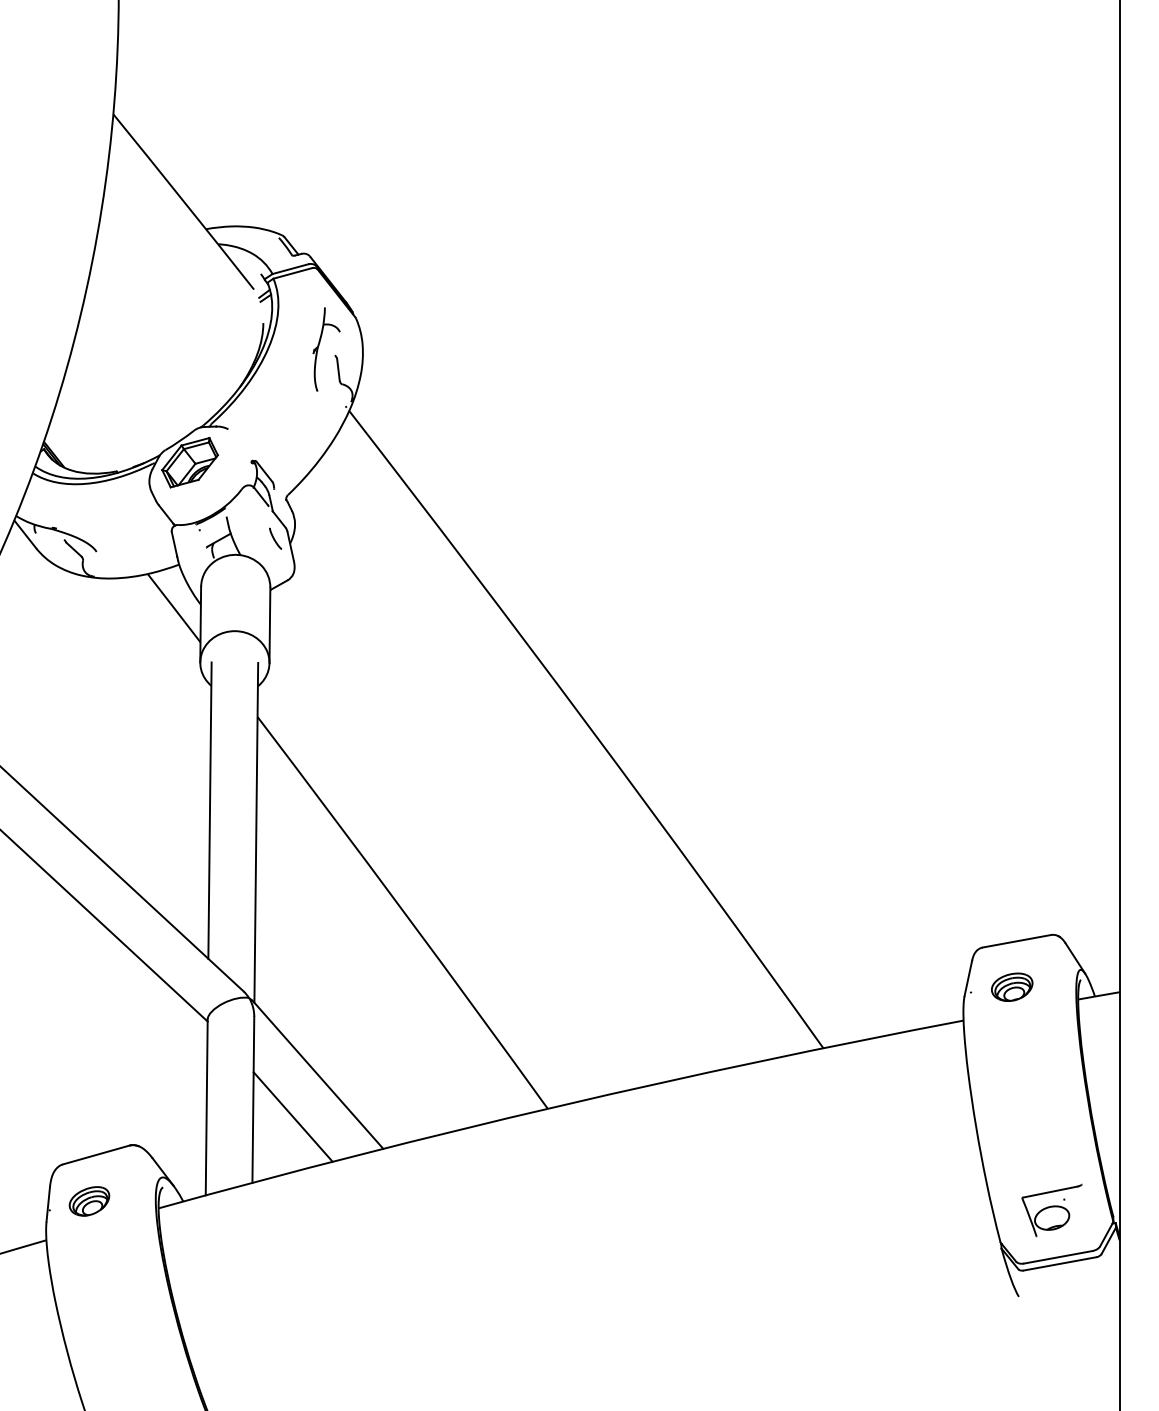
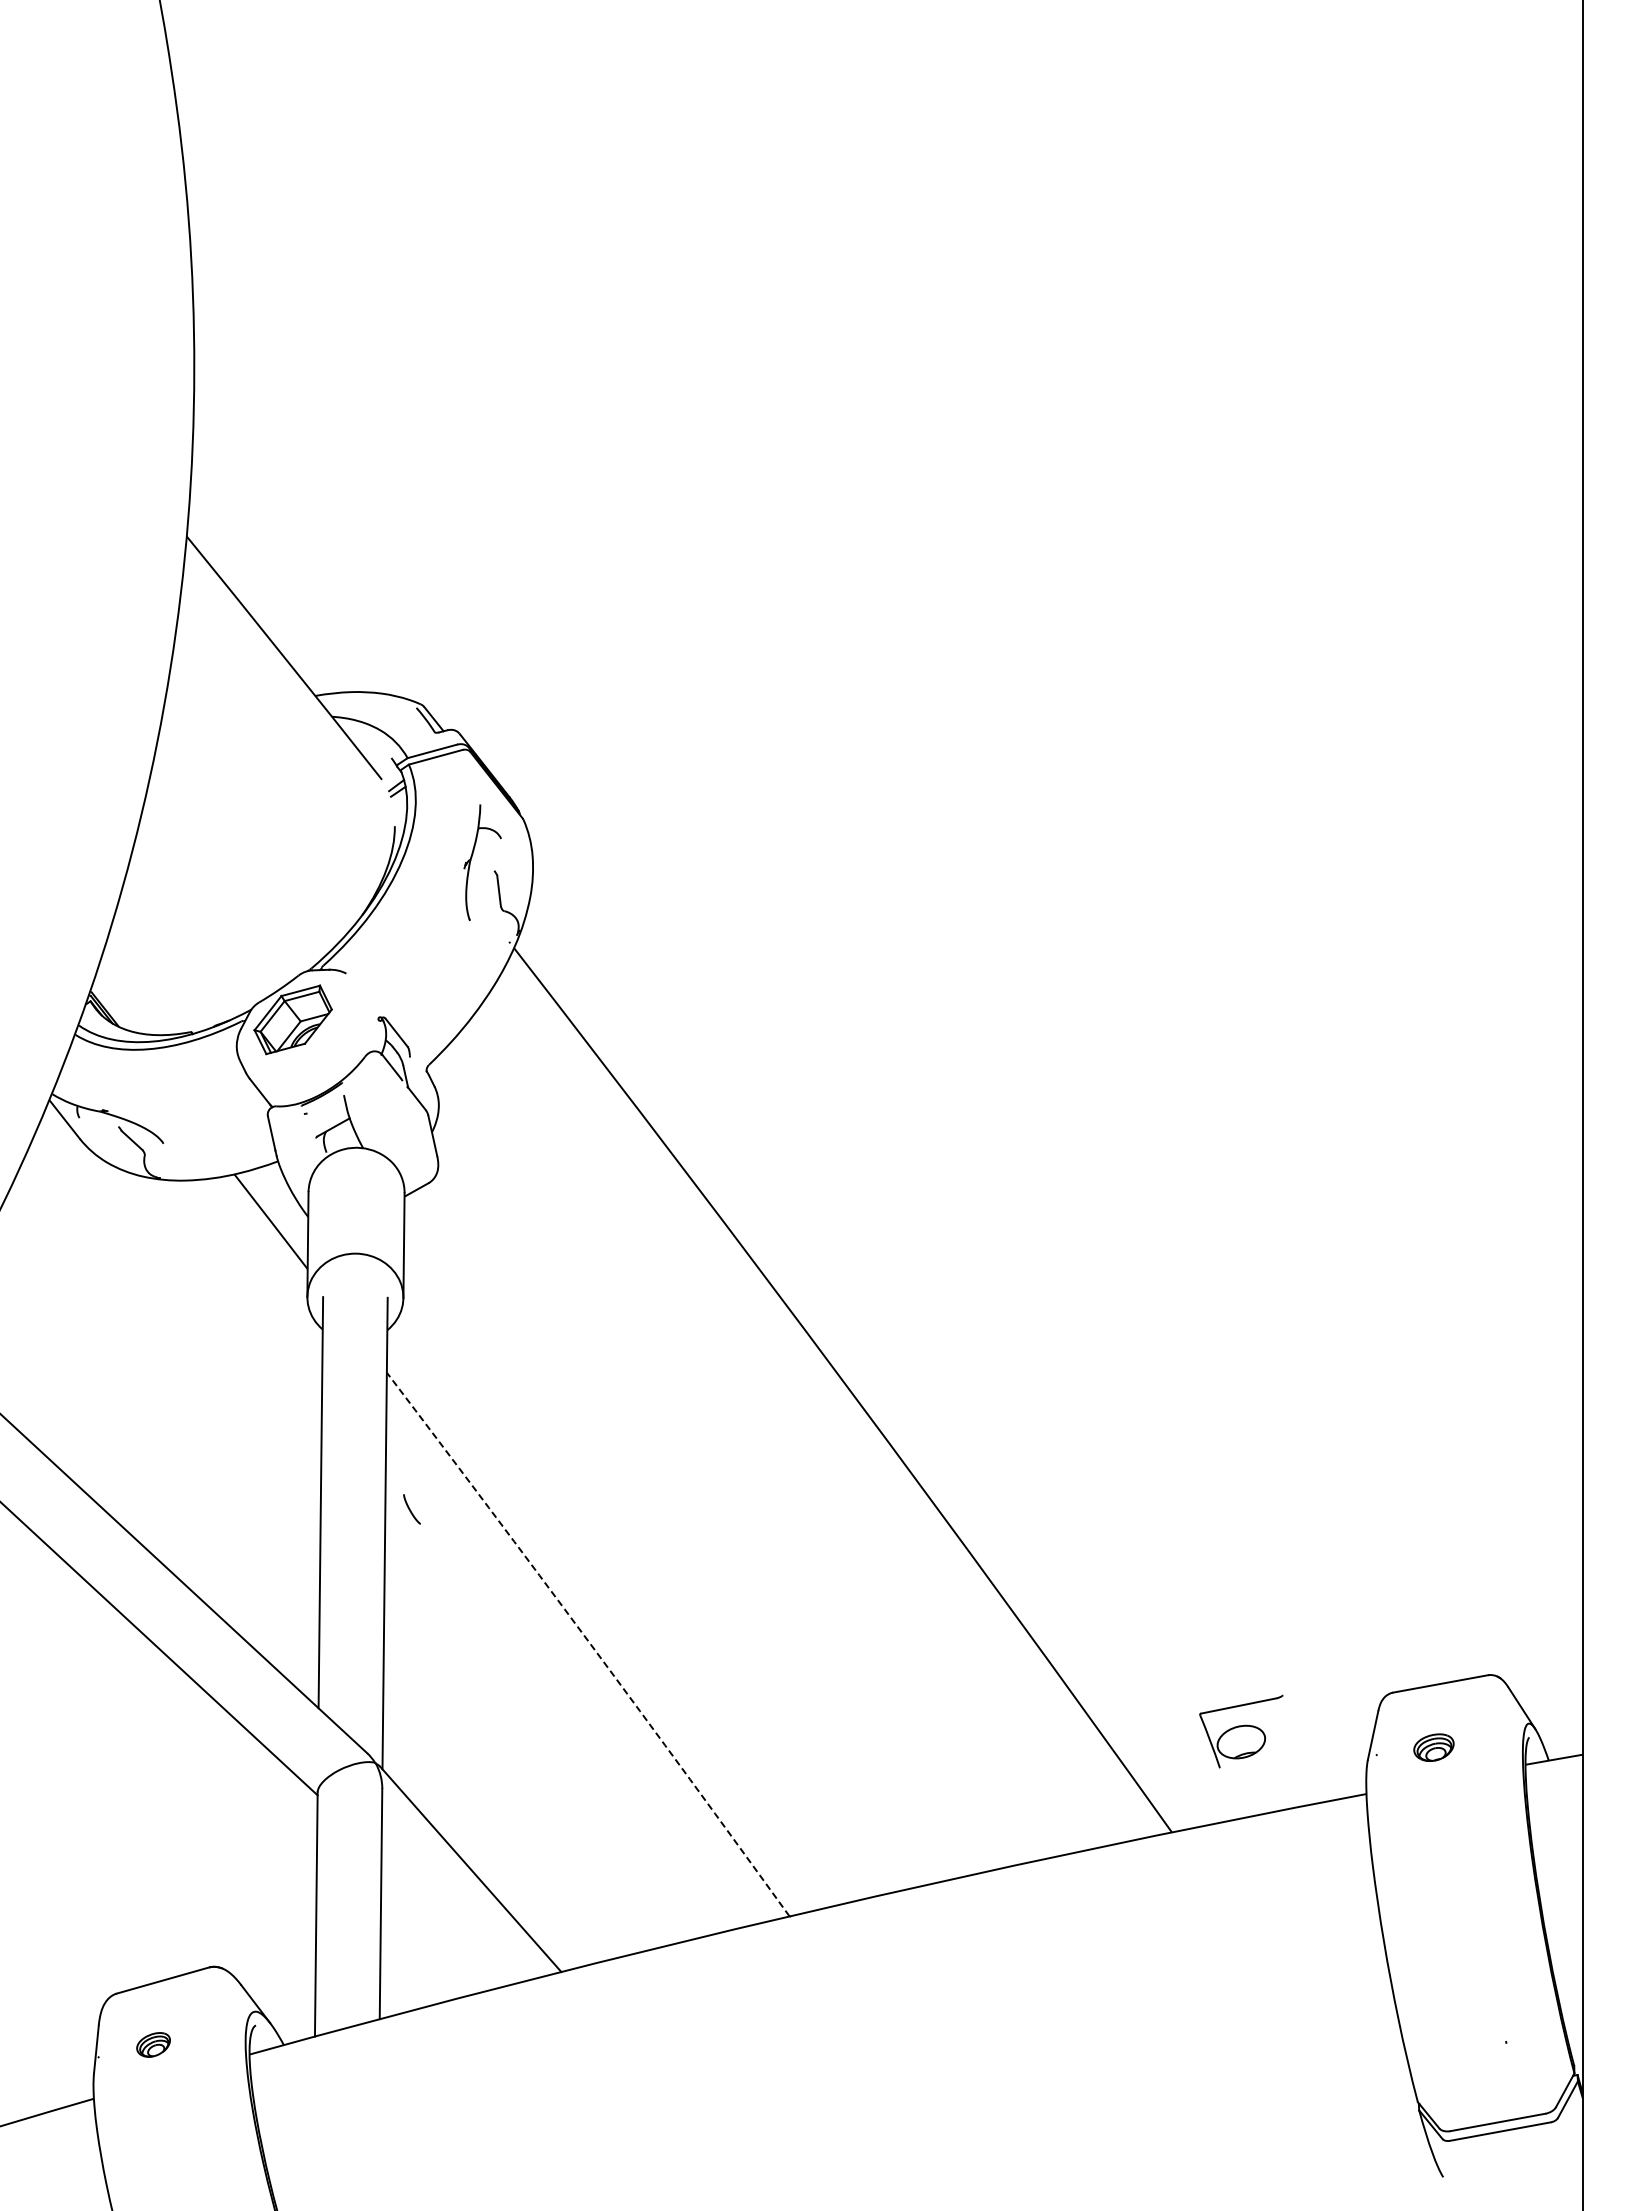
curve: (274, 538) -> (410, 1509), moved
line: (403, 912) -> (589, 1643), solid -> dashed
part: (1011, 987) -> (1433, 1747), size x0.7
line: (293, 1116) -> (436, 1927), removed
part: (89, 1201) -> (153, 2044), size x0.6
part: (1052, 1210) -> (1241, 1731), moved

